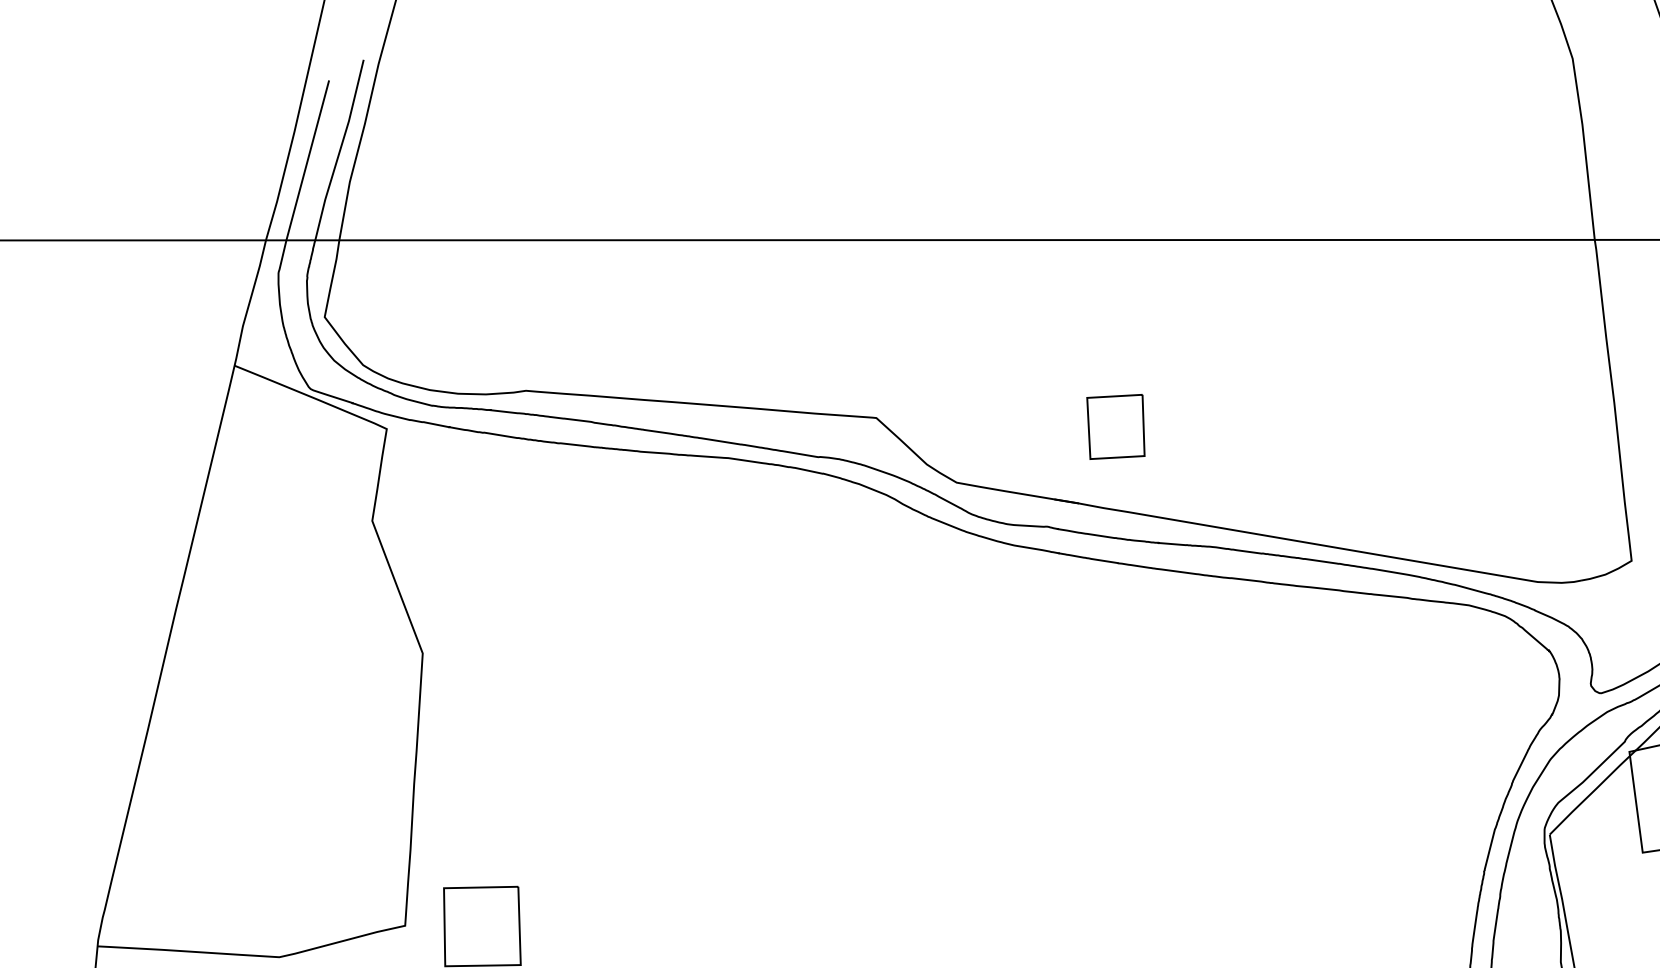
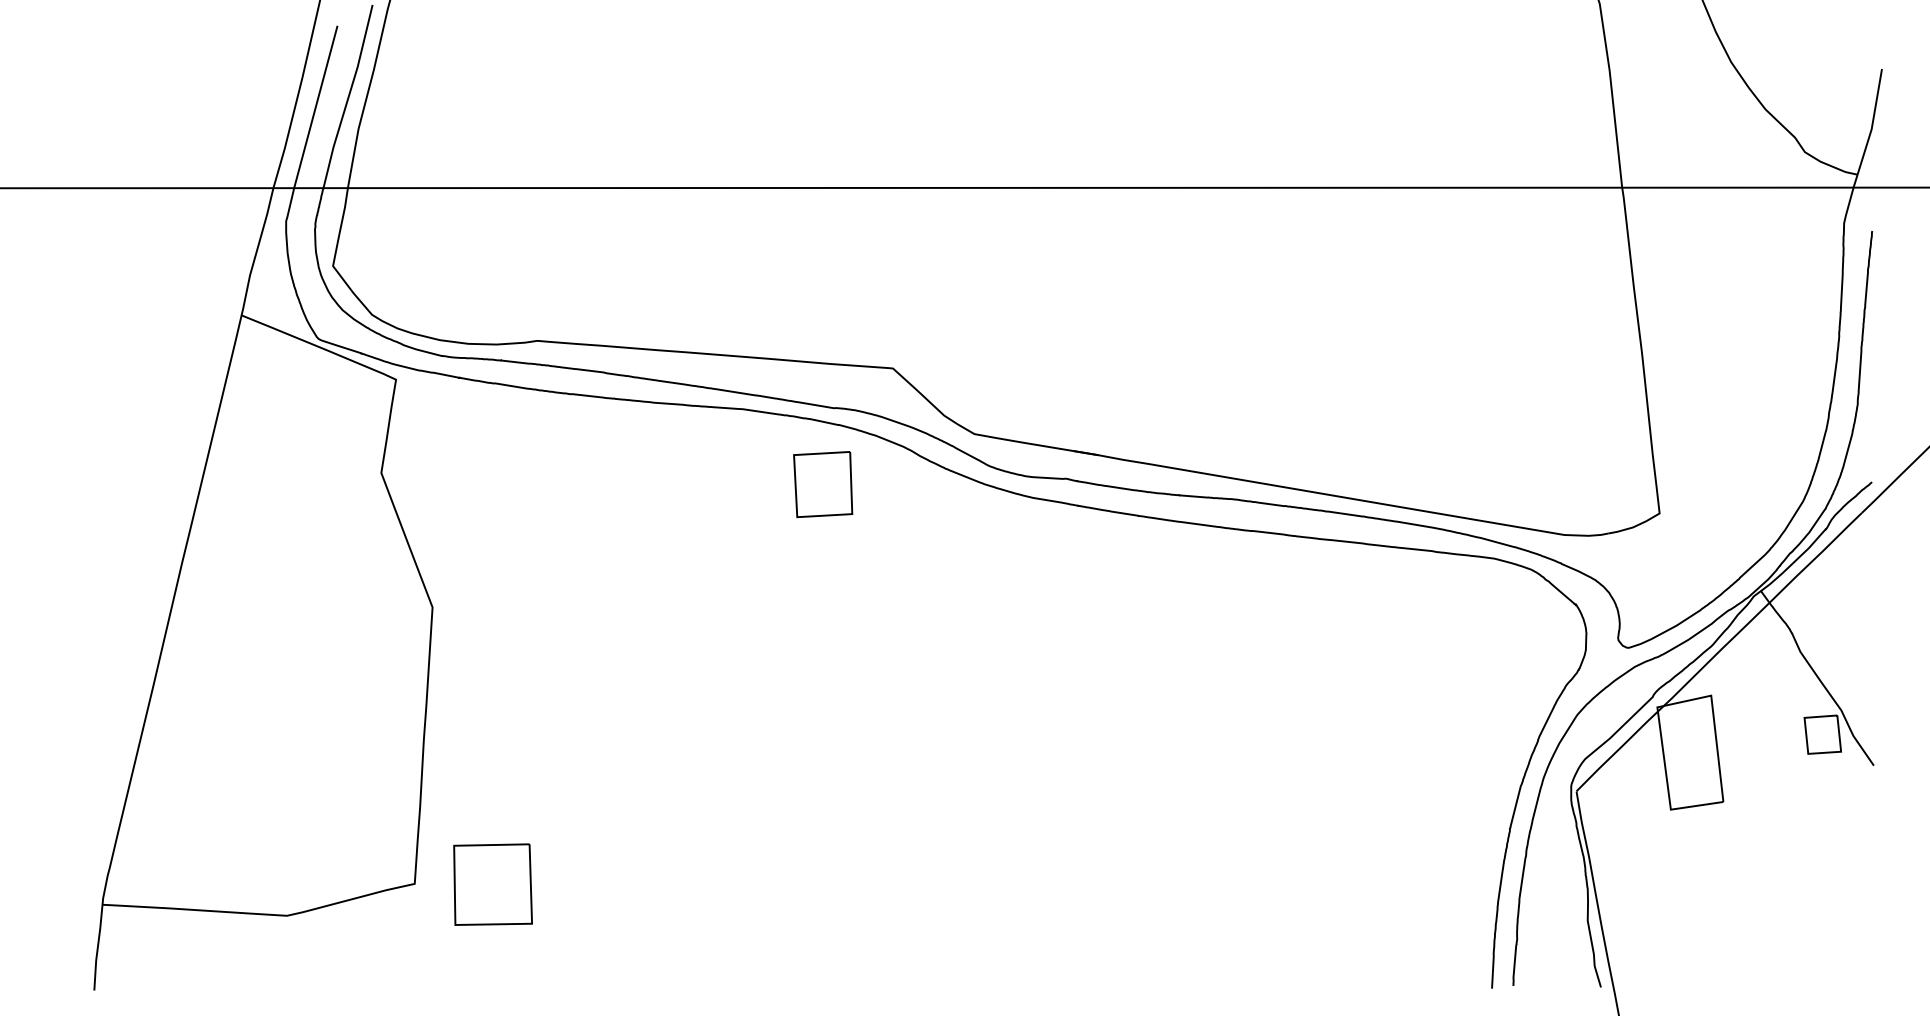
part: (1116, 426) -> (823, 484), moved

